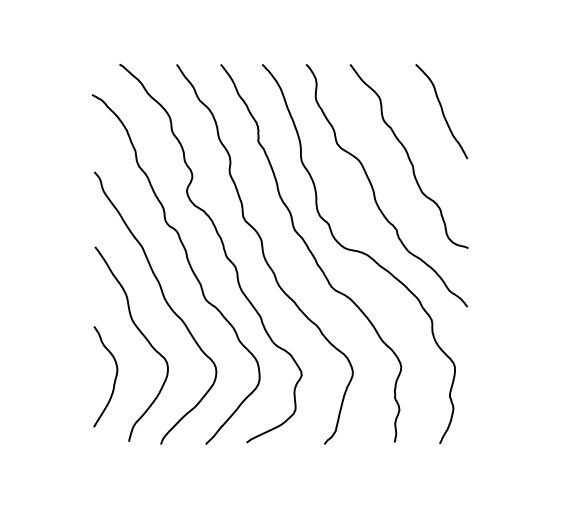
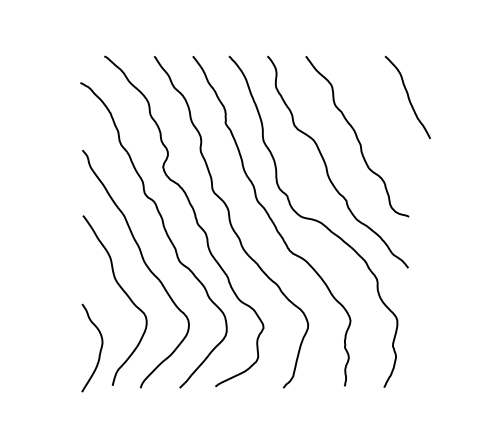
curve: (441, 111) -> (407, 97), moved
curve: (113, 379) -> (99, 350), moved

